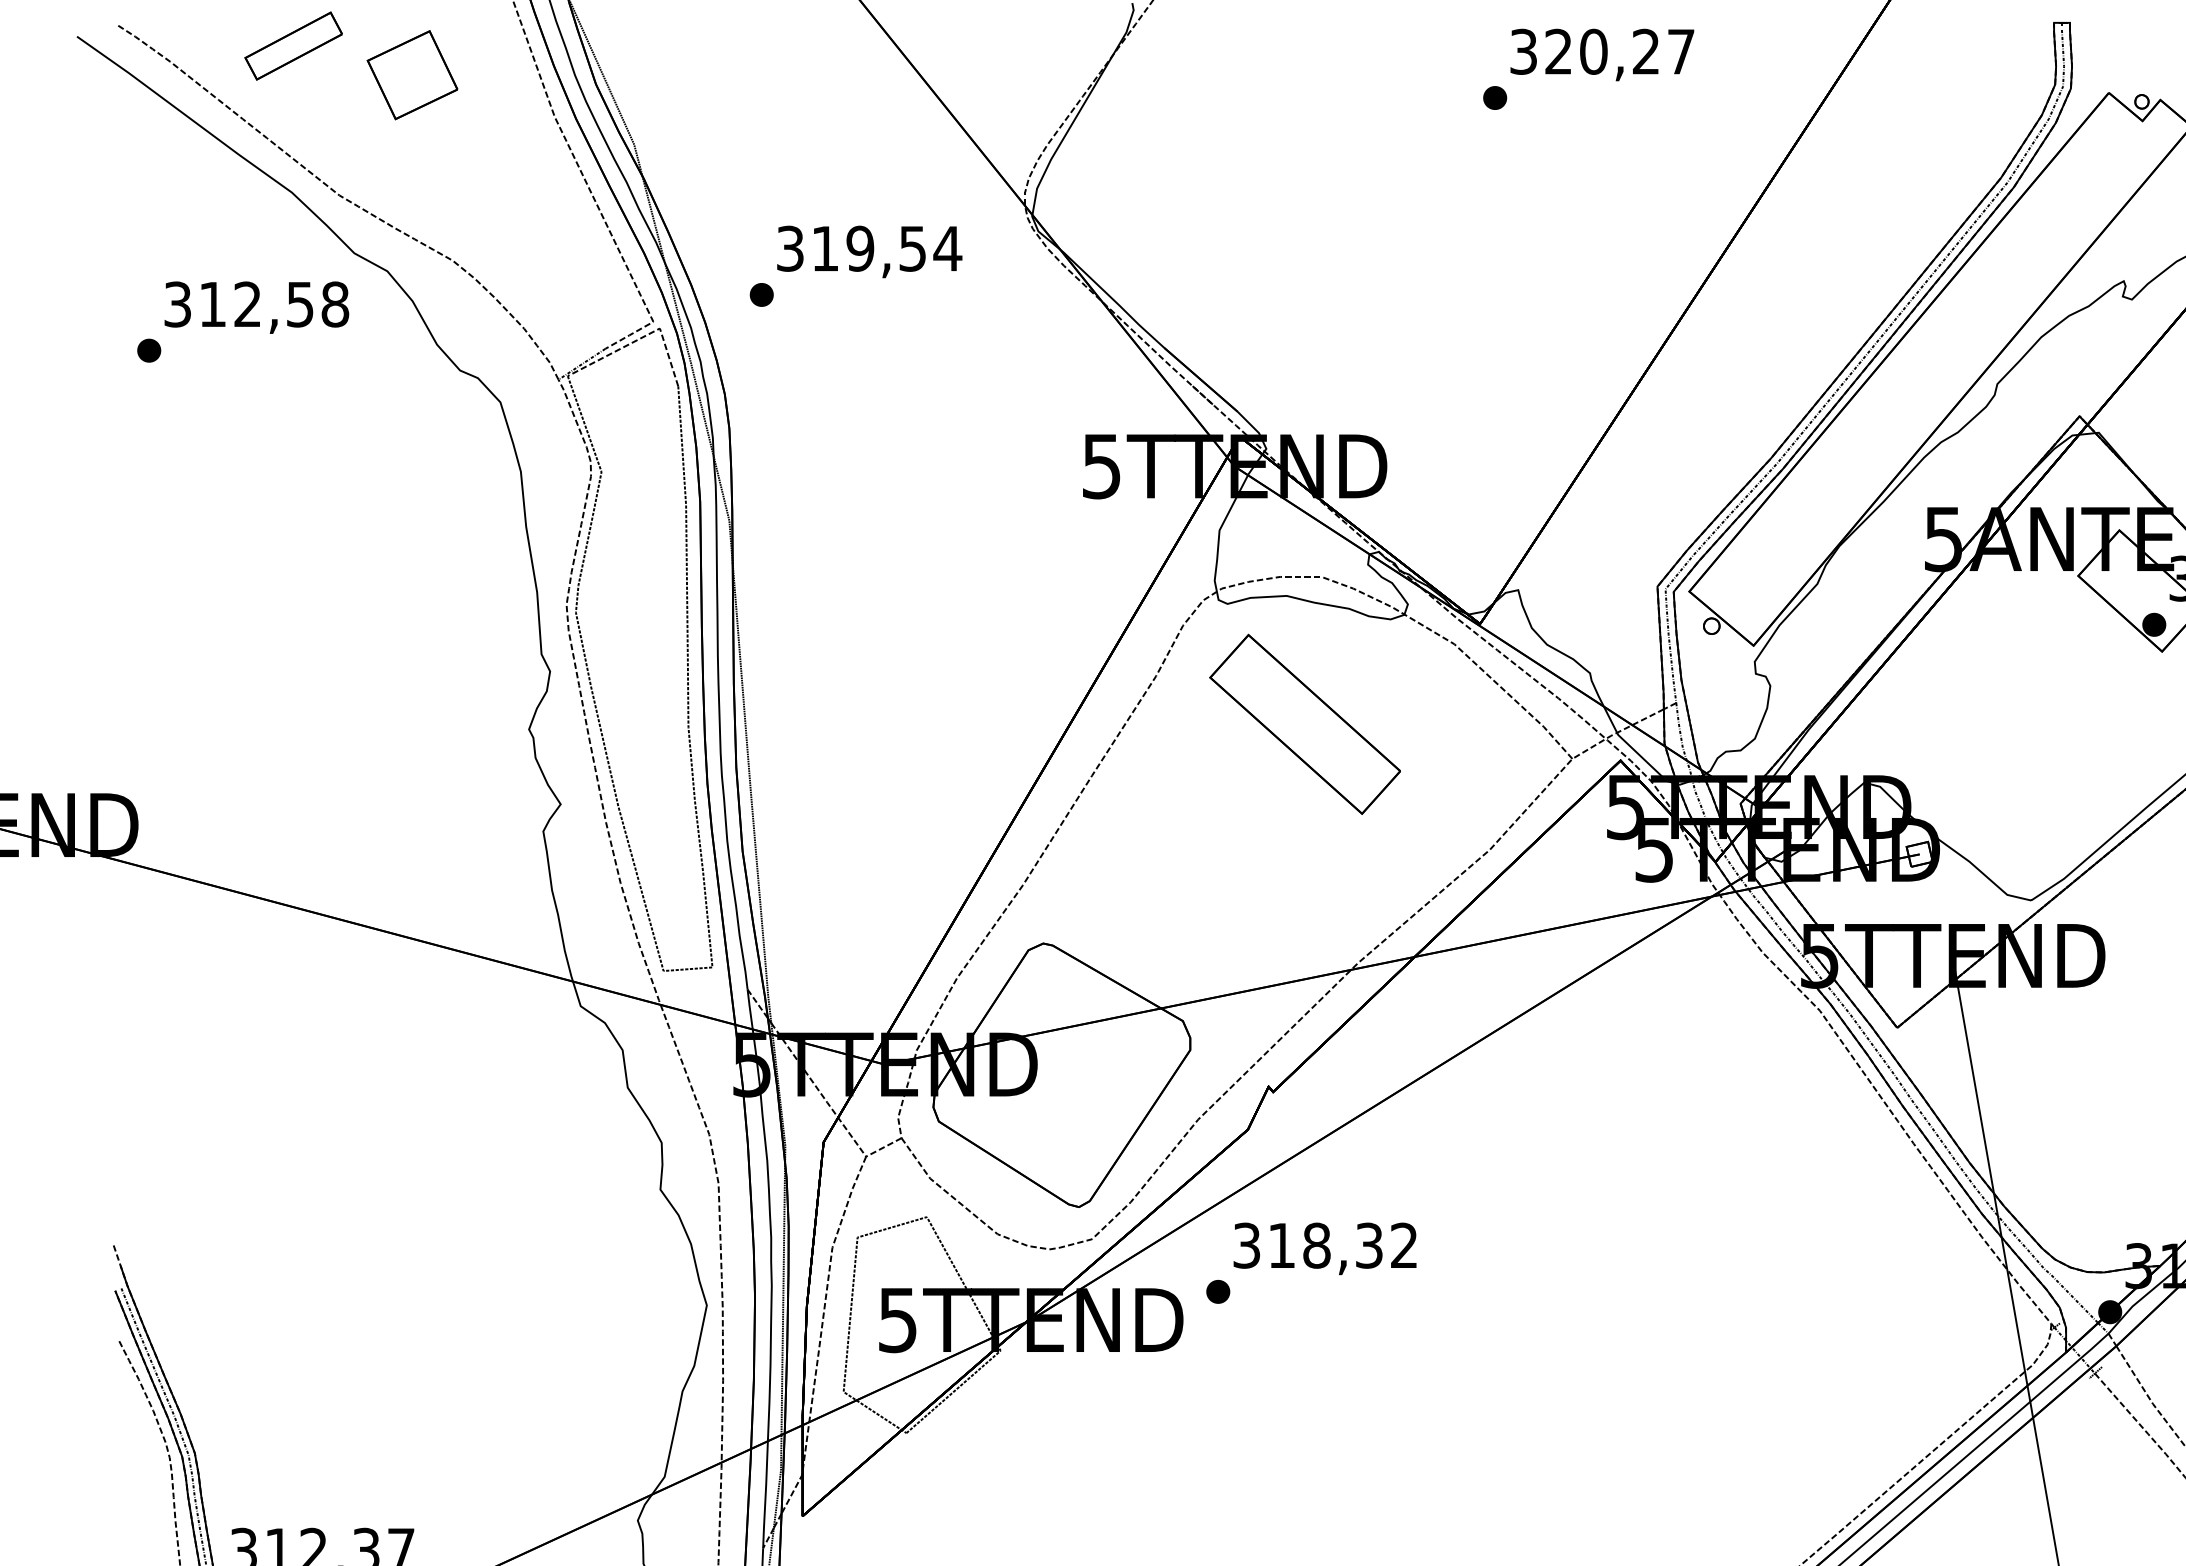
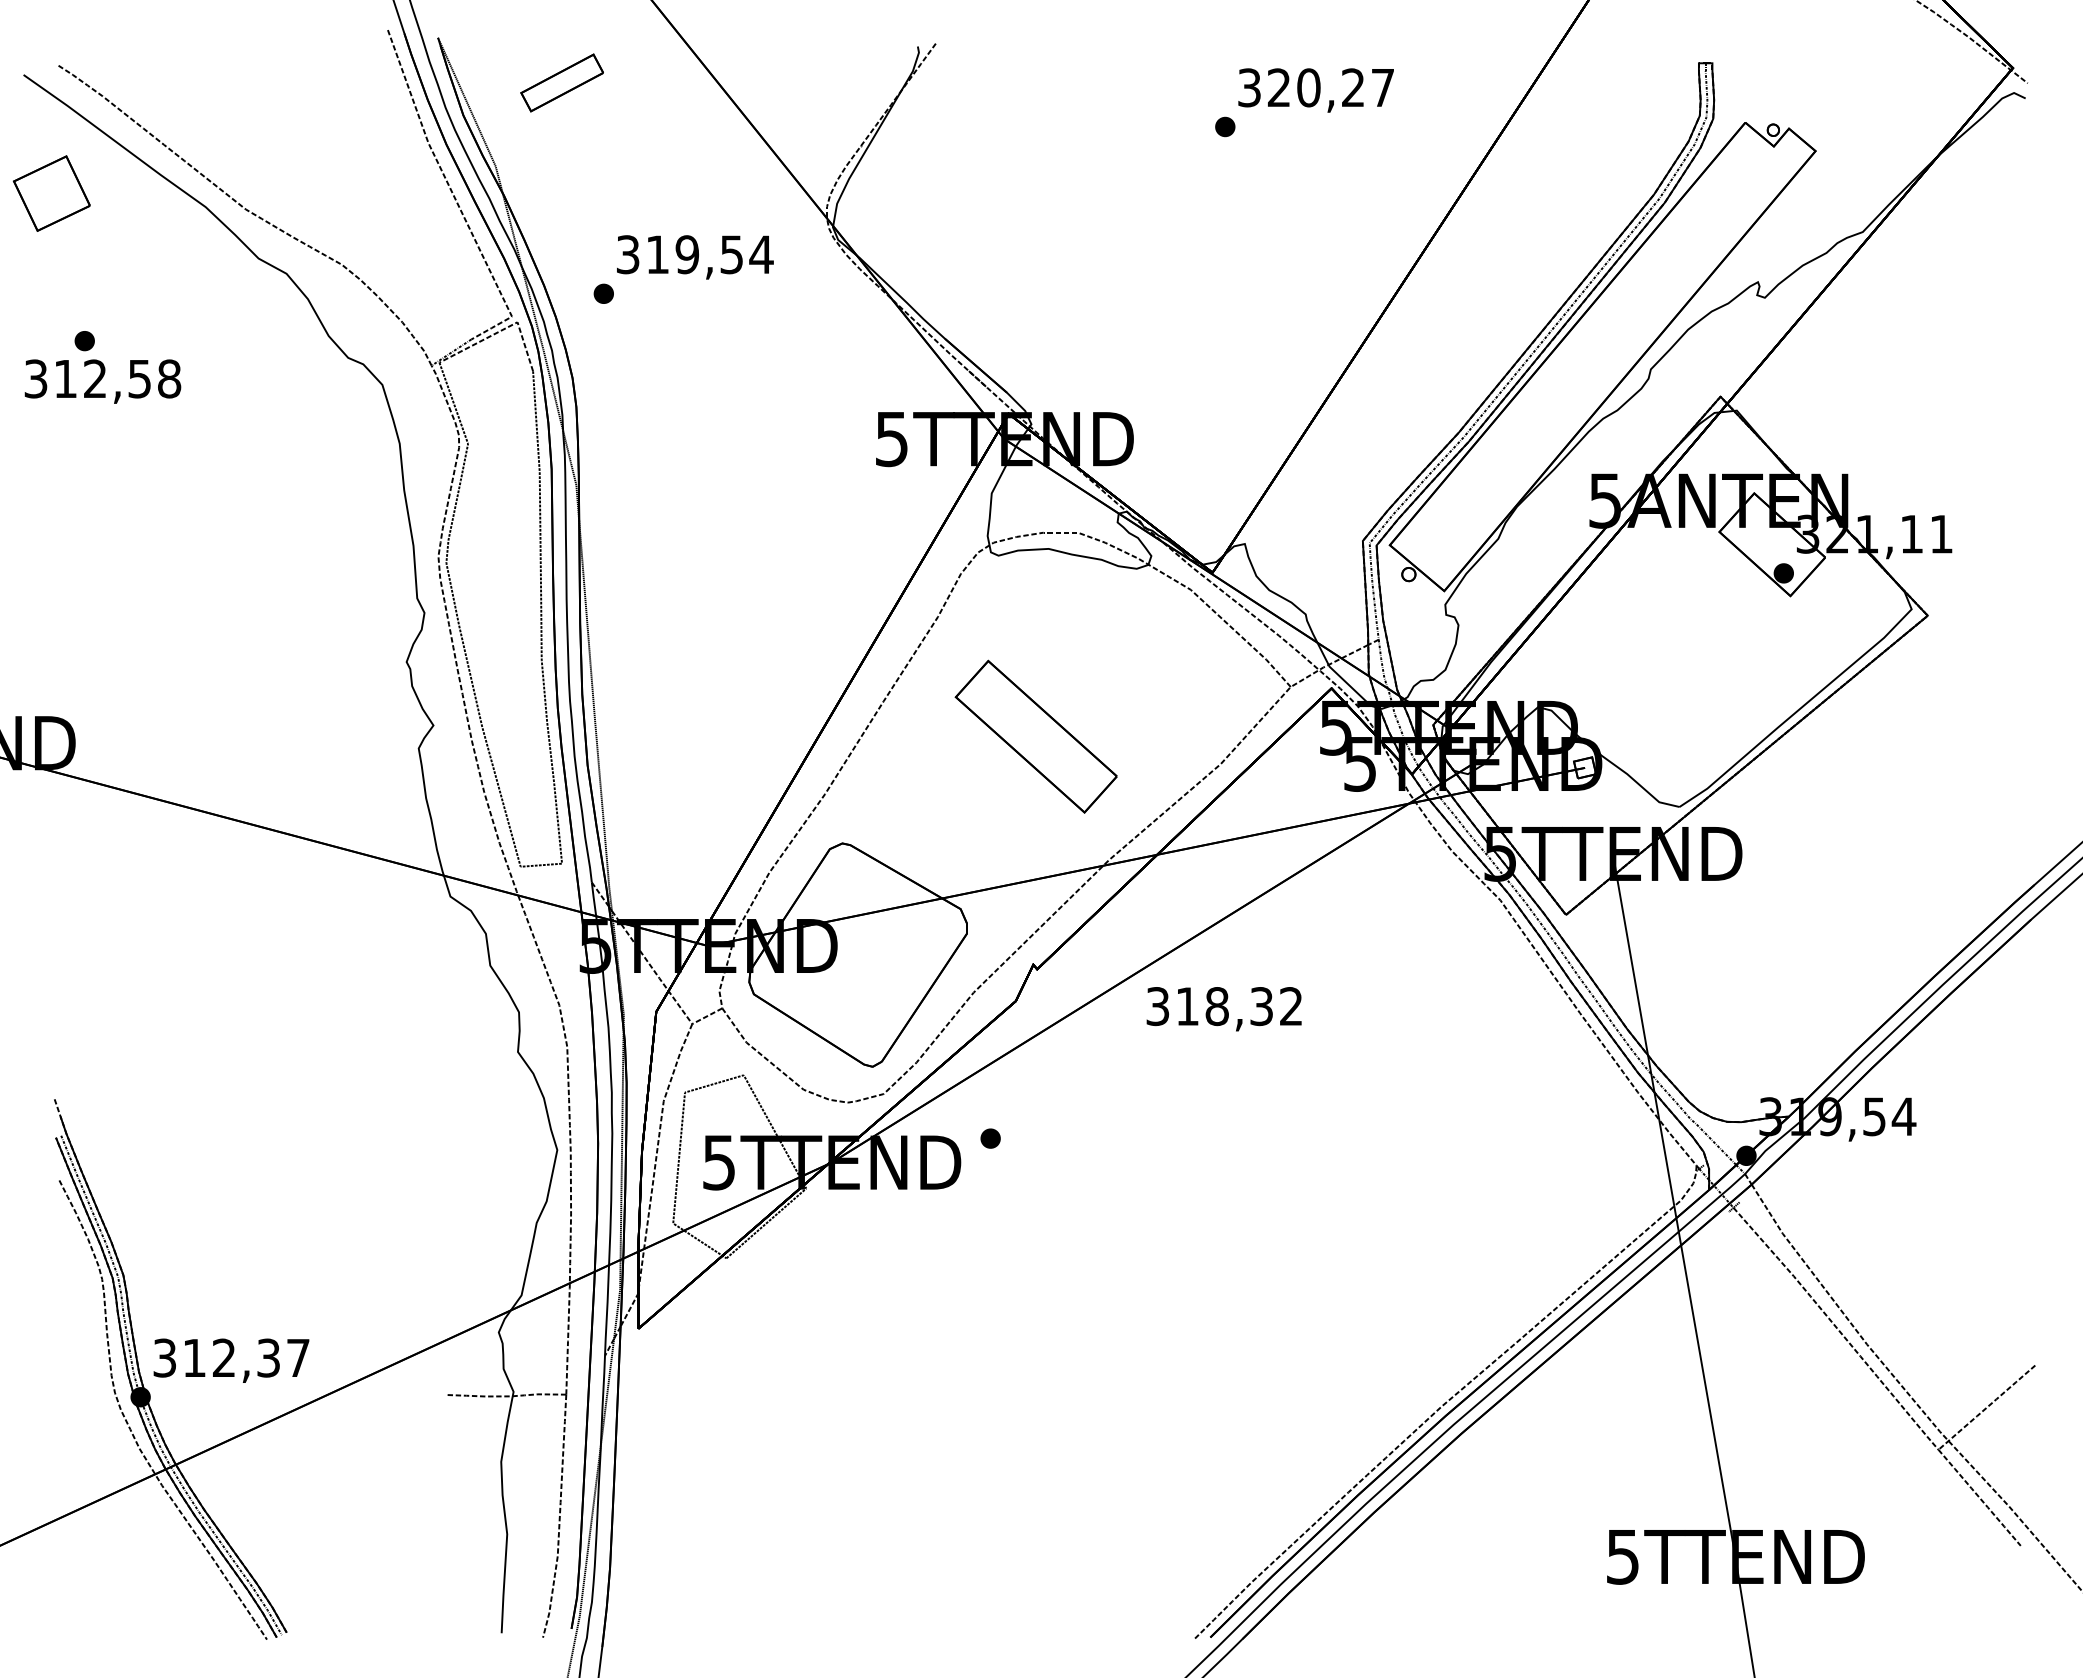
part: (292, 45) -> (561, 82), moved
part: (412, 75) -> (51, 193), moved
text: (256, 307) -> (102, 381), moved
part: (1304, 724) -> (1035, 736), moved
text: (1324, 1249) -> (1223, 1009), moved

